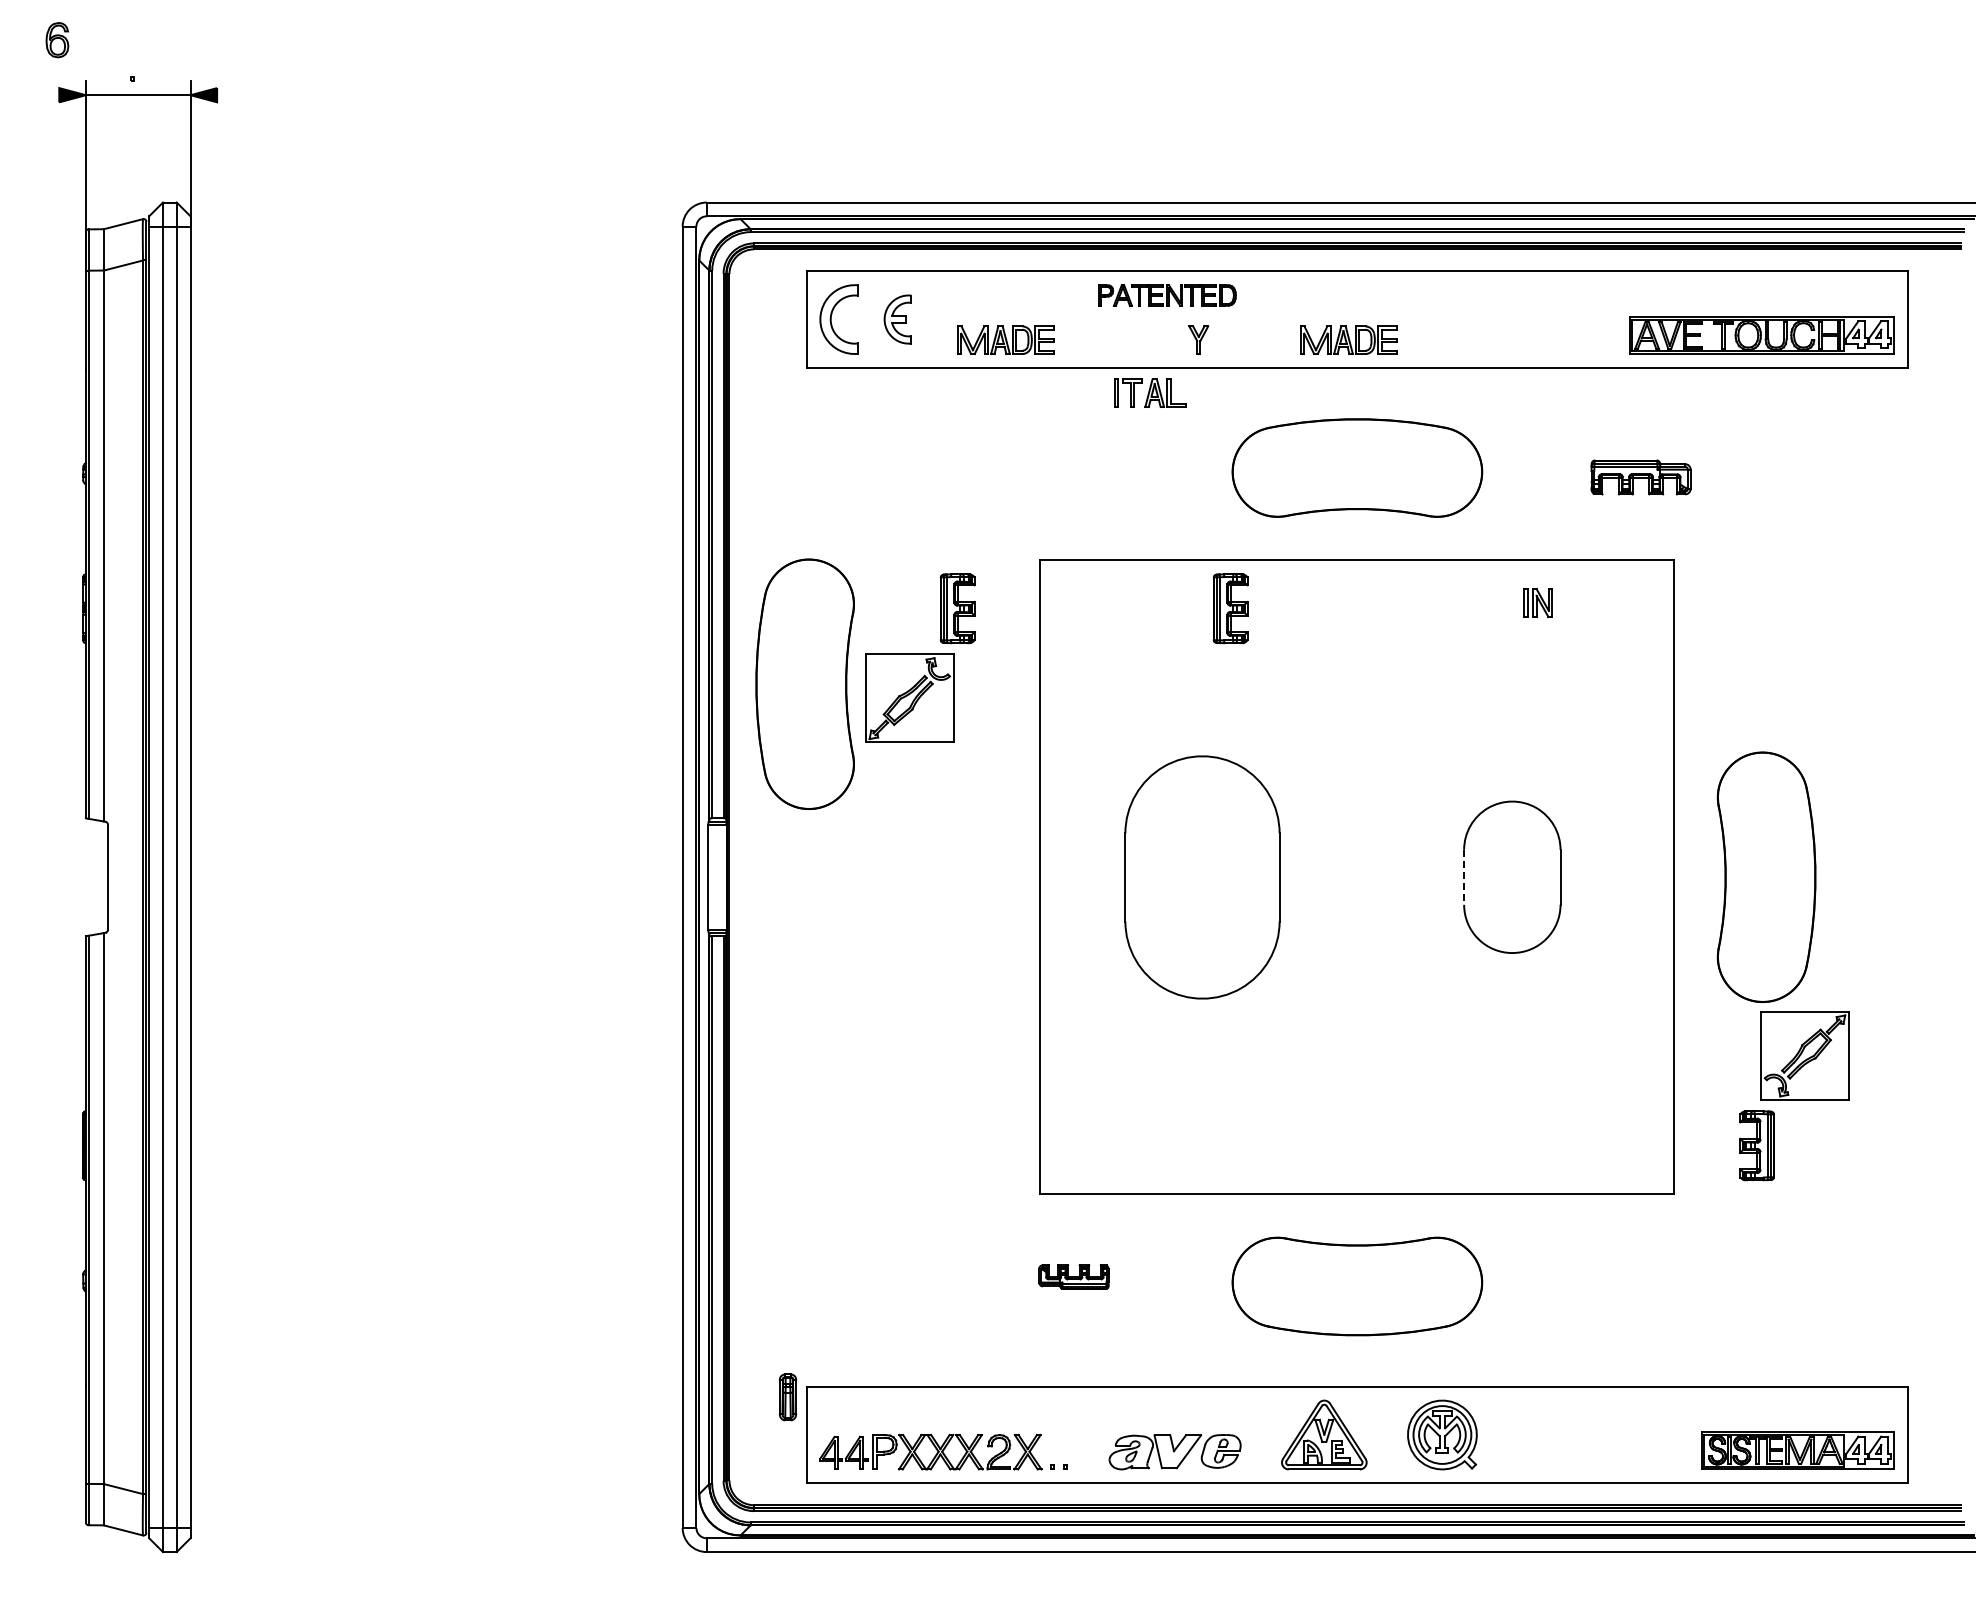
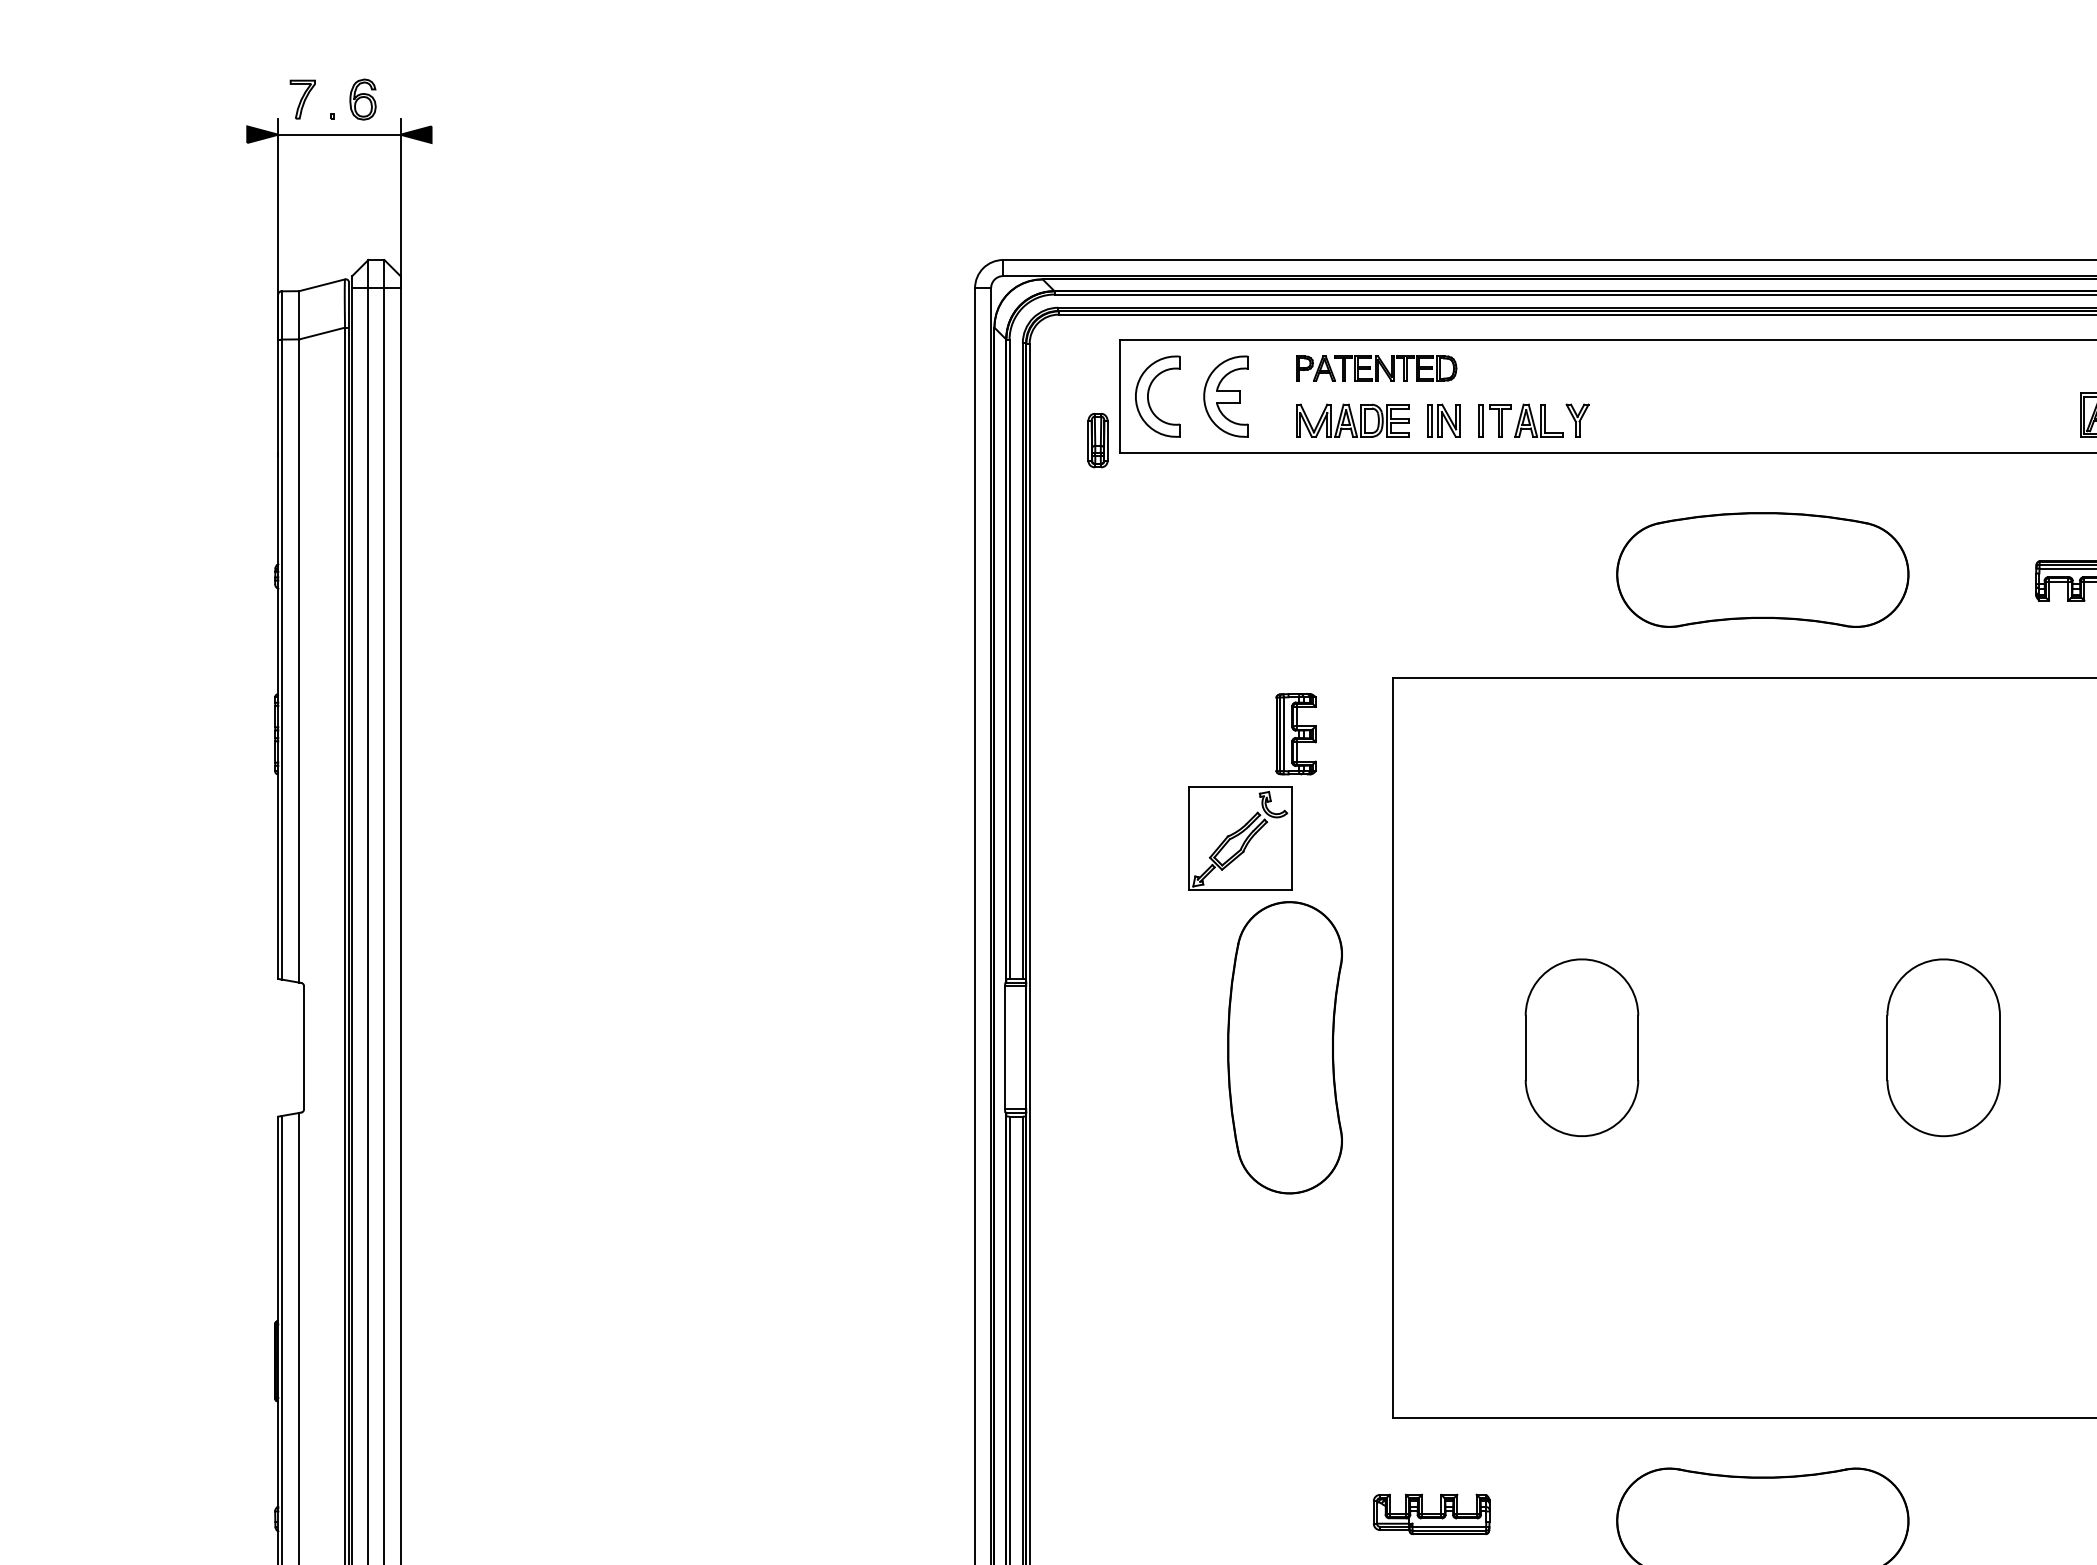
part: (57, 40) -> (363, 100), moved
part: (106, 65) -> (302, 100), added
part: (1167, 295) -> (1376, 368), moved
part: (897, 319) -> (1225, 396), size x1.43
part: (1348, 339) -> (1752, 419), removed
part: (787, 356) -> (1097, 439), added
part: (1150, 392) -> (1521, 419), moved
part: (1537, 602) -> (1443, 419), moved
part: (1230, 608) -> (1614, 733), removed
part: (804, 683) -> (1284, 1046), moved
part: (1202, 876) -> (1581, 1046), size x0.62
line: (1464, 877) -> (1887, 1048), dashed -> solid
part: (1073, 1276) -> (1431, 1513), size x1.43

